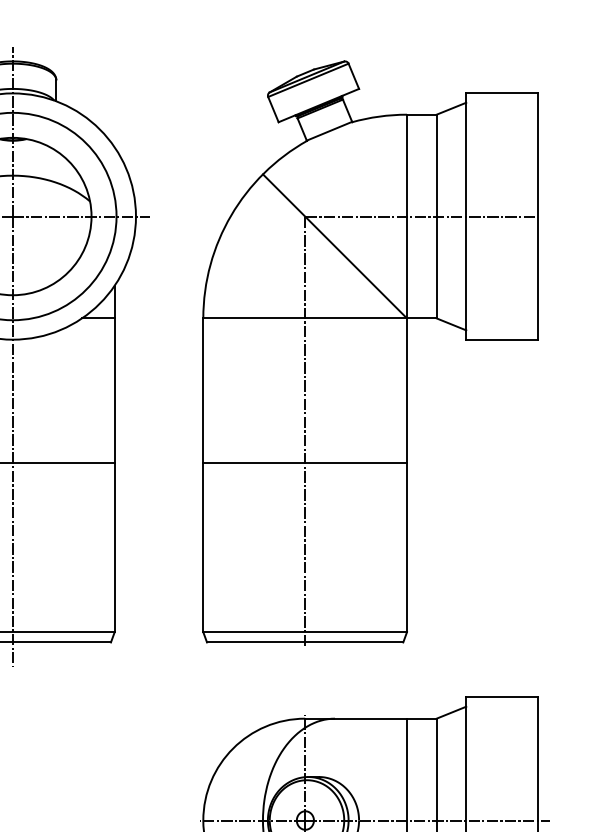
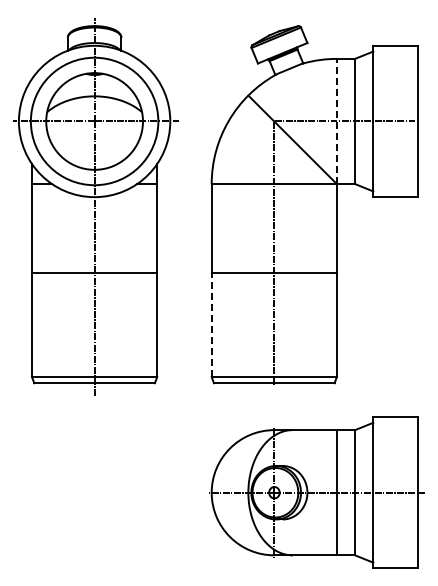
line: (406, 216) -> (336, 121), solid -> dashed
line: (203, 546) -> (211, 324), solid -> dashed

